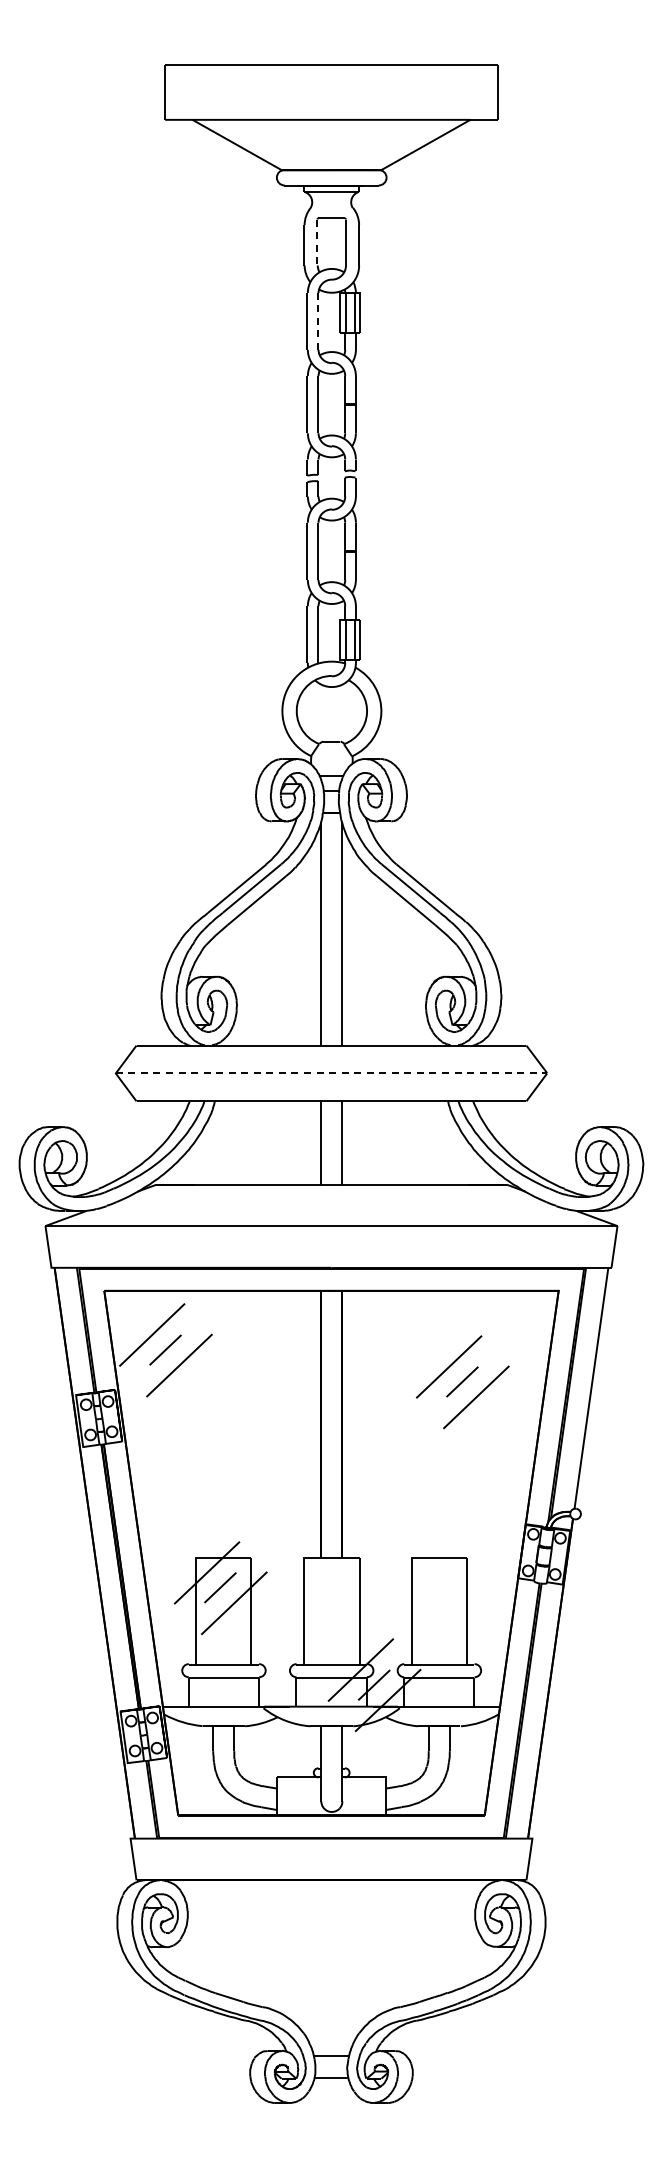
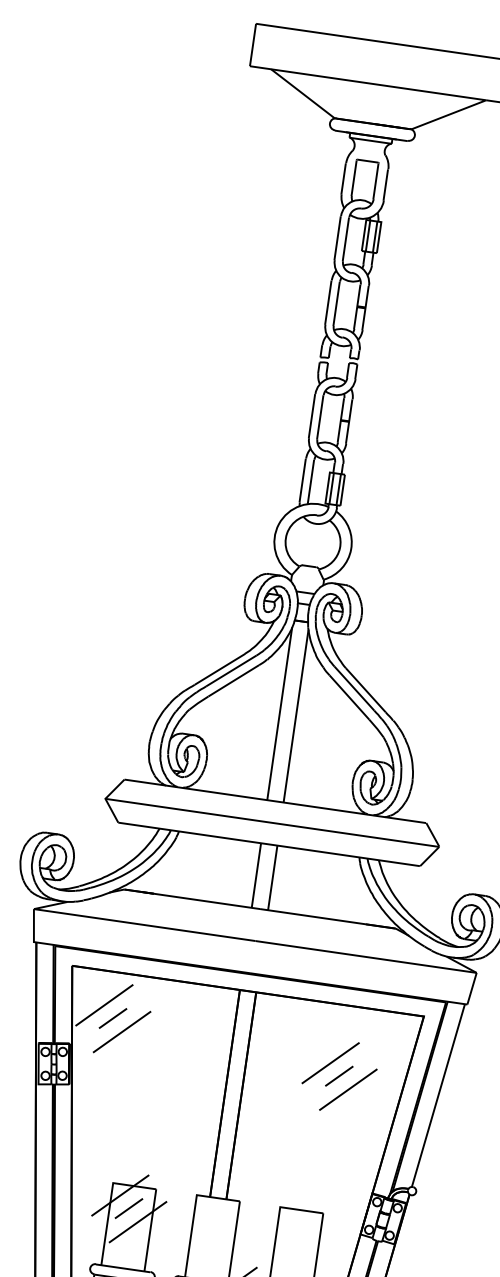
line: (317, 243) -> (354, 178), dashed -> solid
line: (318, 321) -> (346, 239), dashed -> solid
line: (331, 1073) -> (272, 822), dashed -> solid

